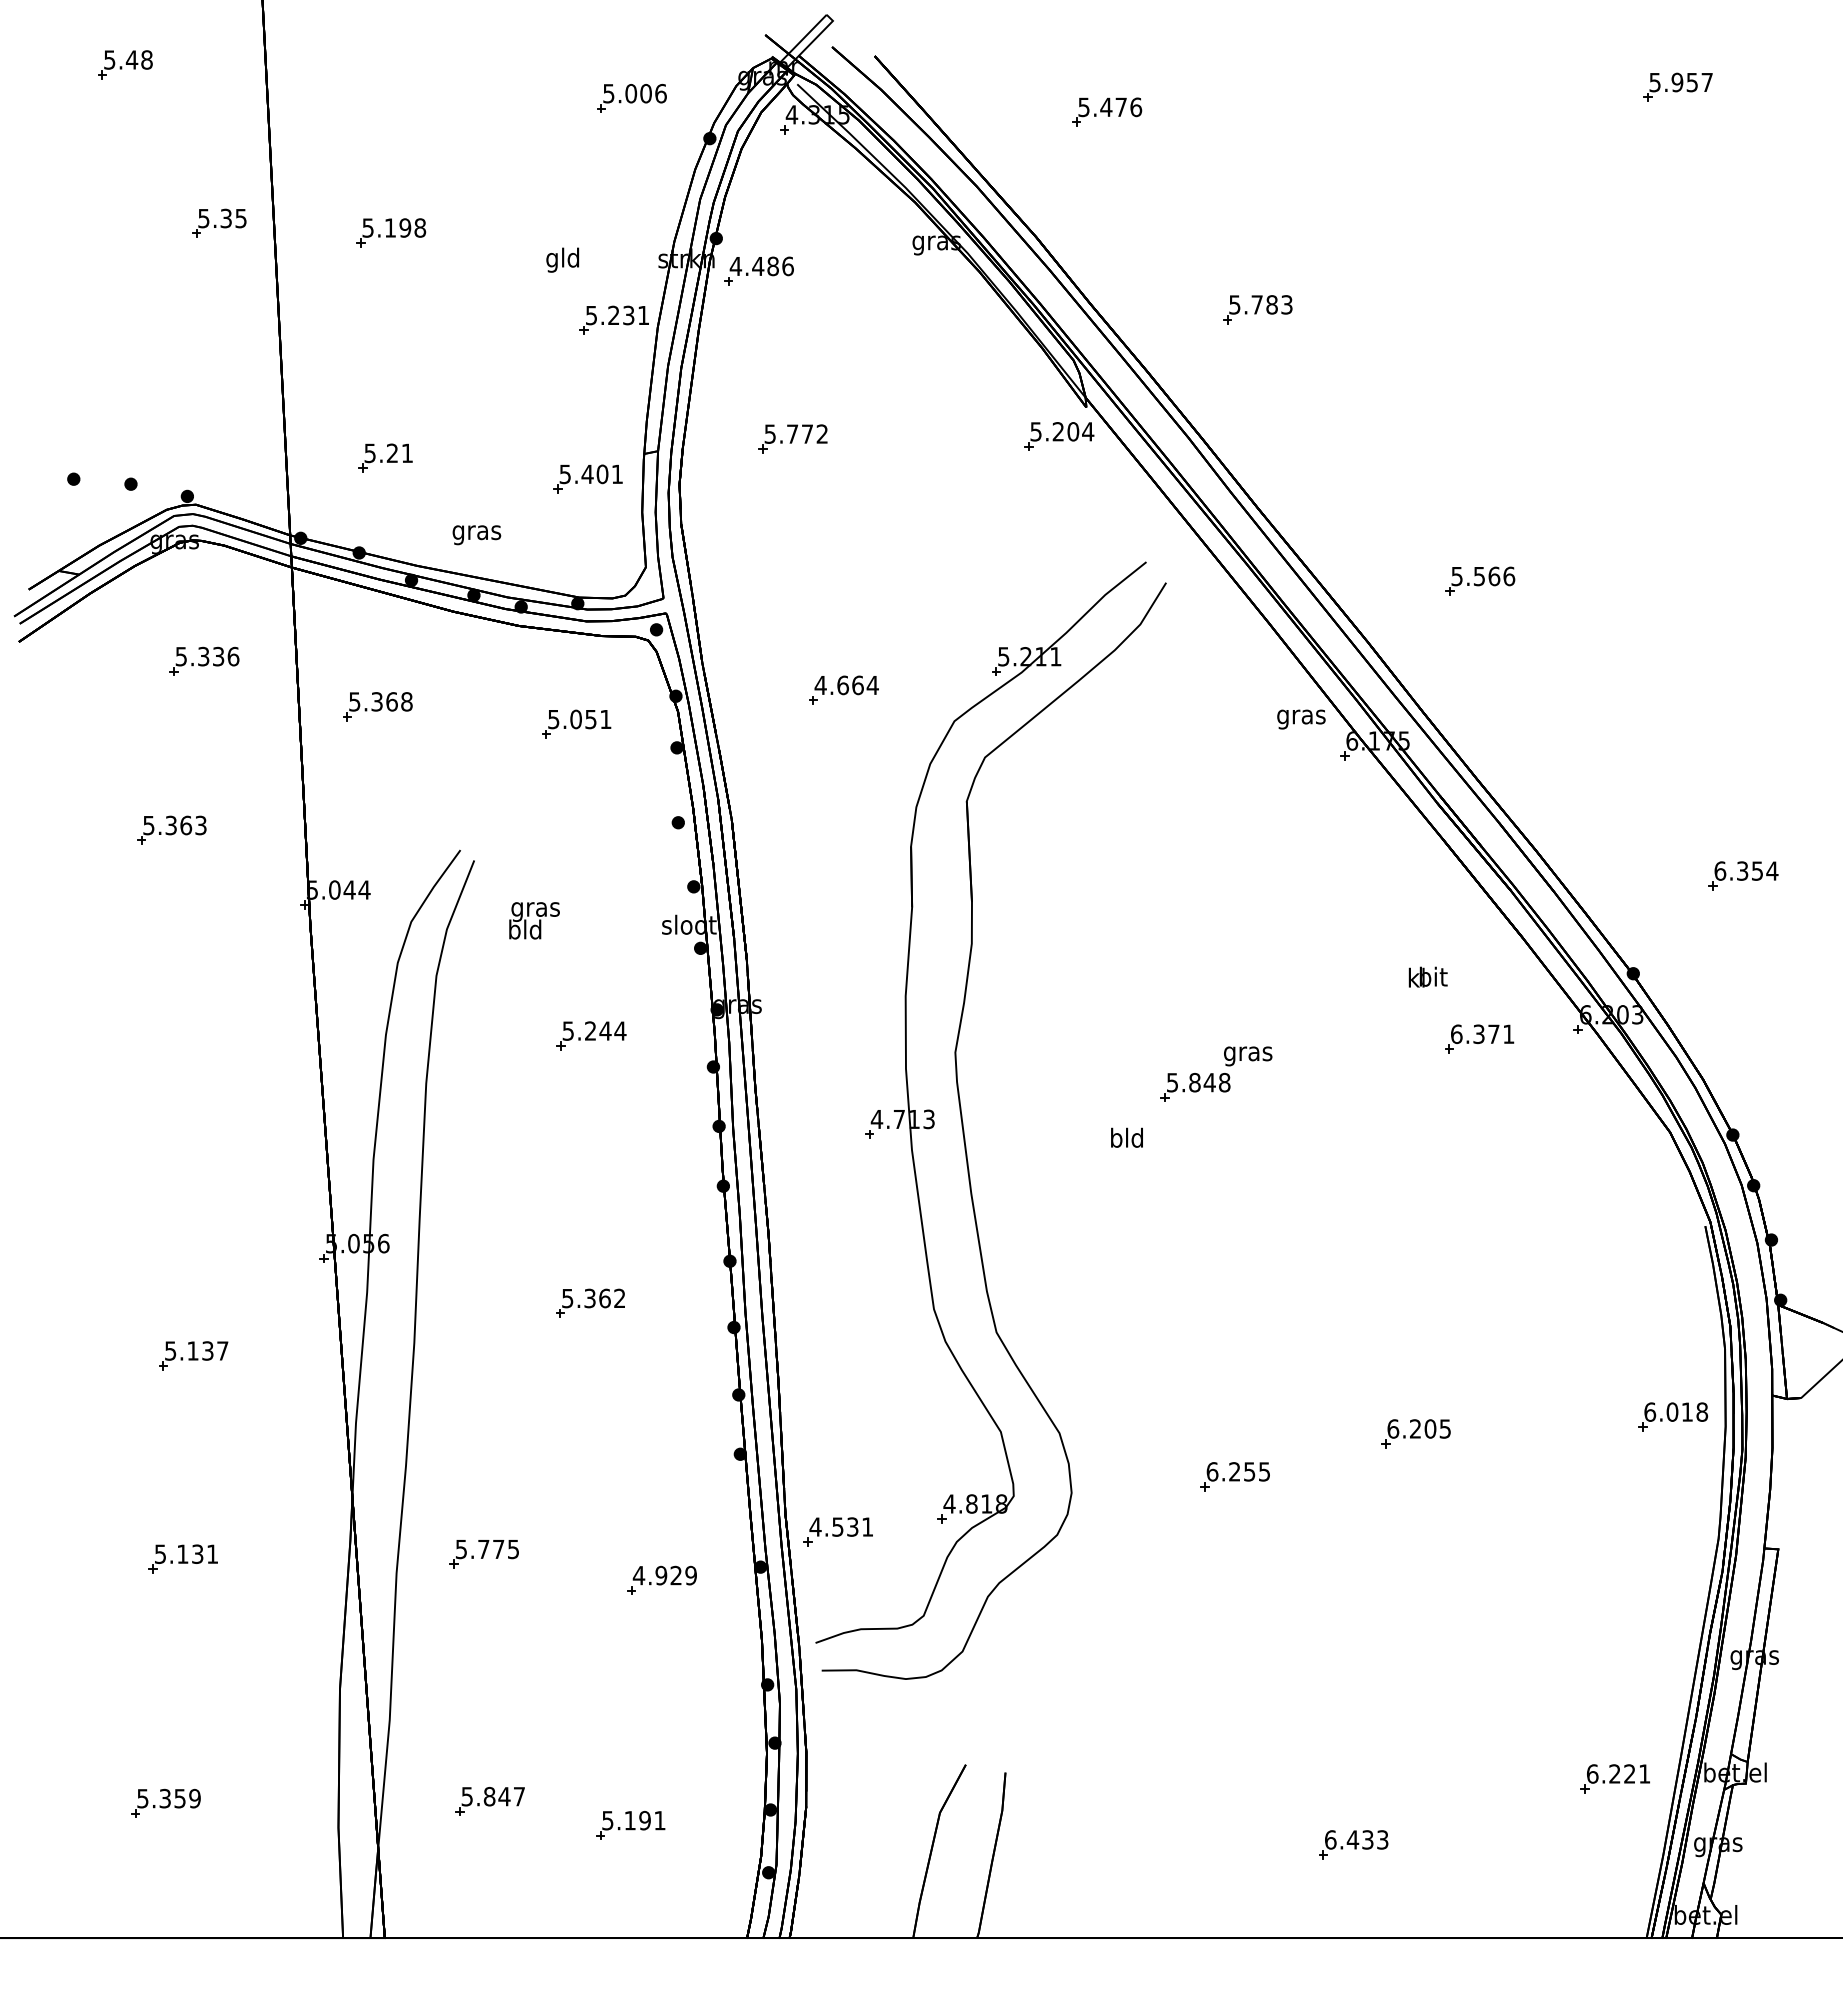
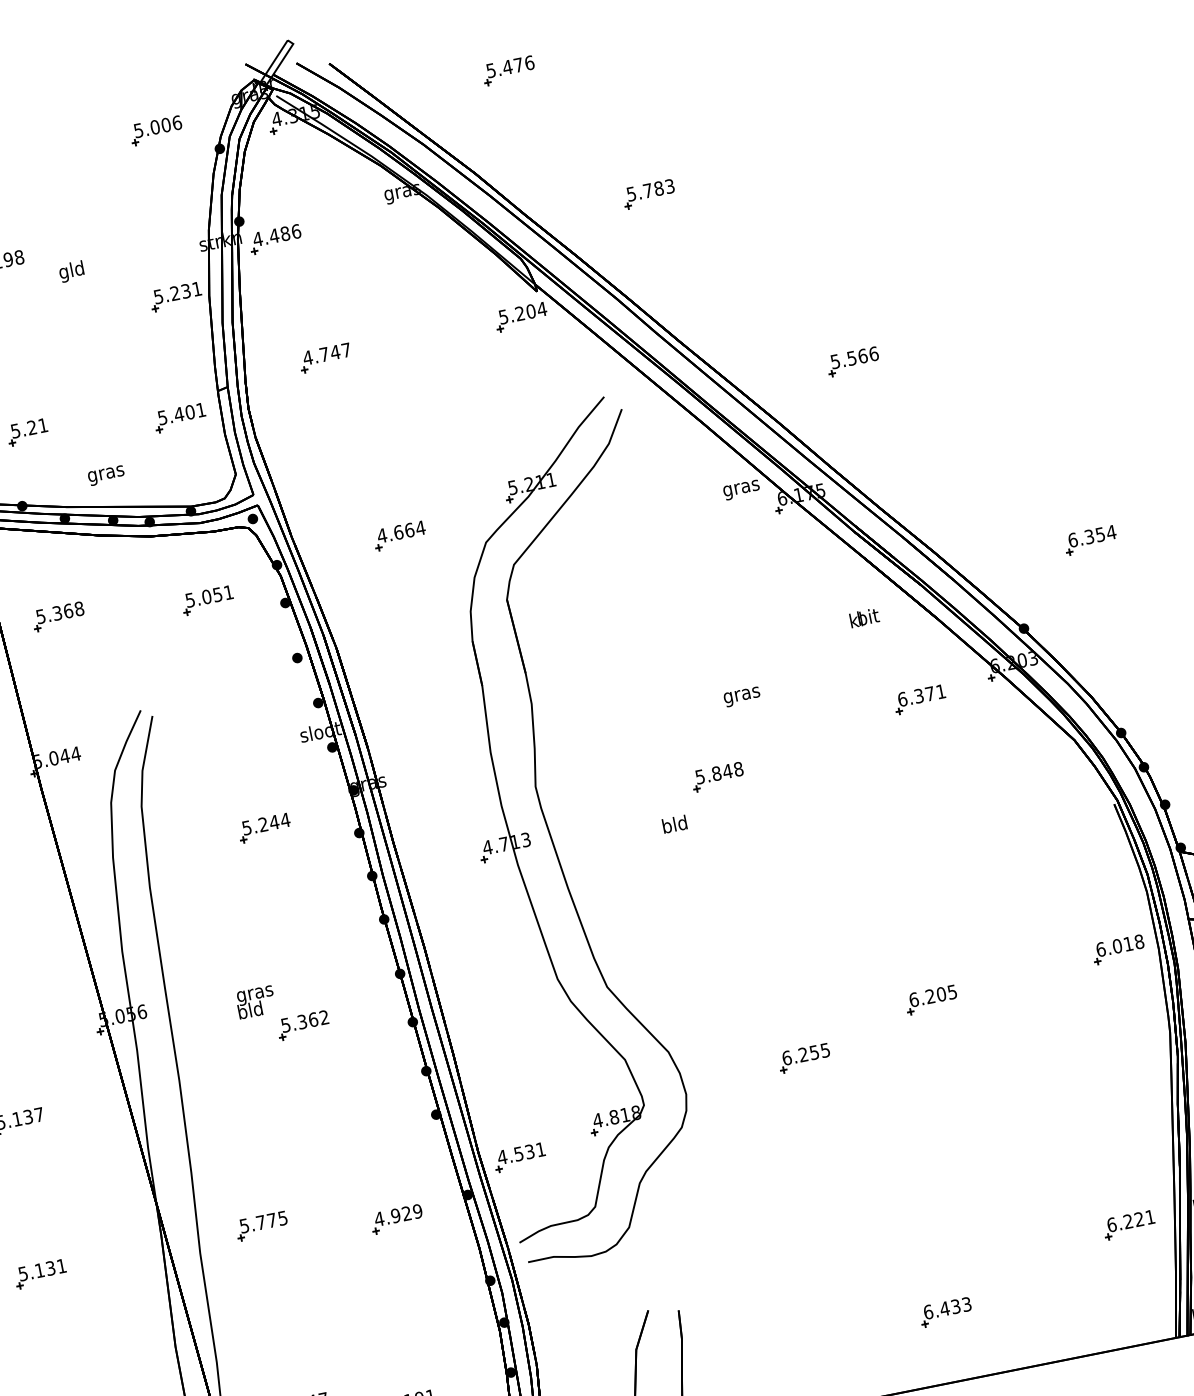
text: (562, 259) -> (71, 271), moved
text: (795, 433) -> (326, 353), 5.772 -> 4.747
text: (534, 920) -> (255, 1002), moved
text: (1427, 976) -> (863, 617), moved
text: (1248, 1056) -> (742, 697), moved

